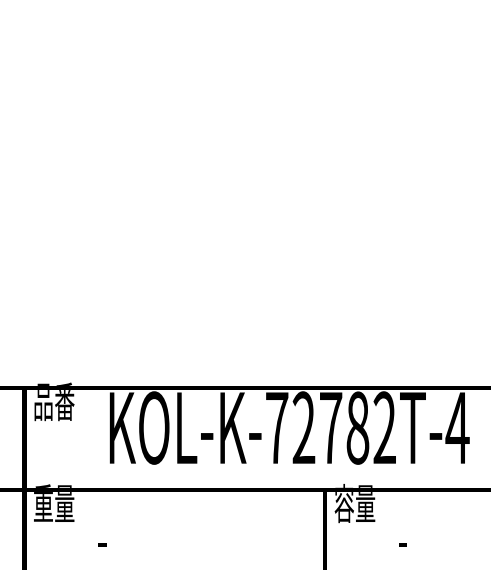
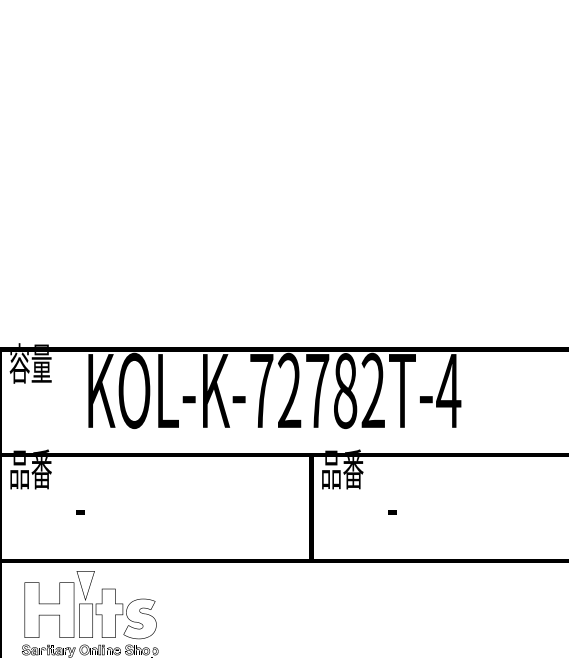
text: (53, 401) -> (30, 363), 品番 -> 容量
text: (355, 502) -> (342, 468), 容量 -> 品番
text: (53, 503) -> (30, 469), 重量 -> 品番

